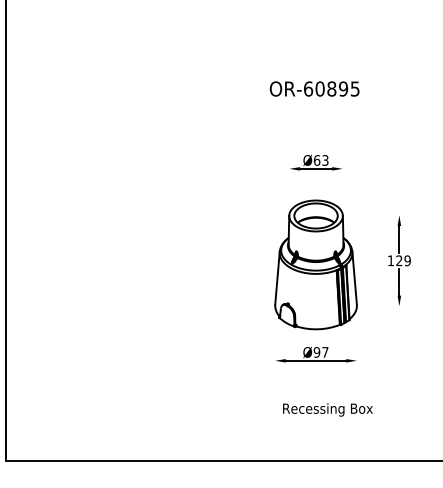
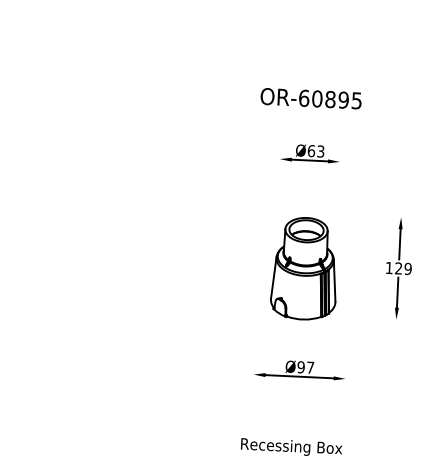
text: (314, 88) -> (311, 98), moved
part: (315, 264) -> (304, 268), size x0.7
text: (327, 409) -> (291, 447), moved

